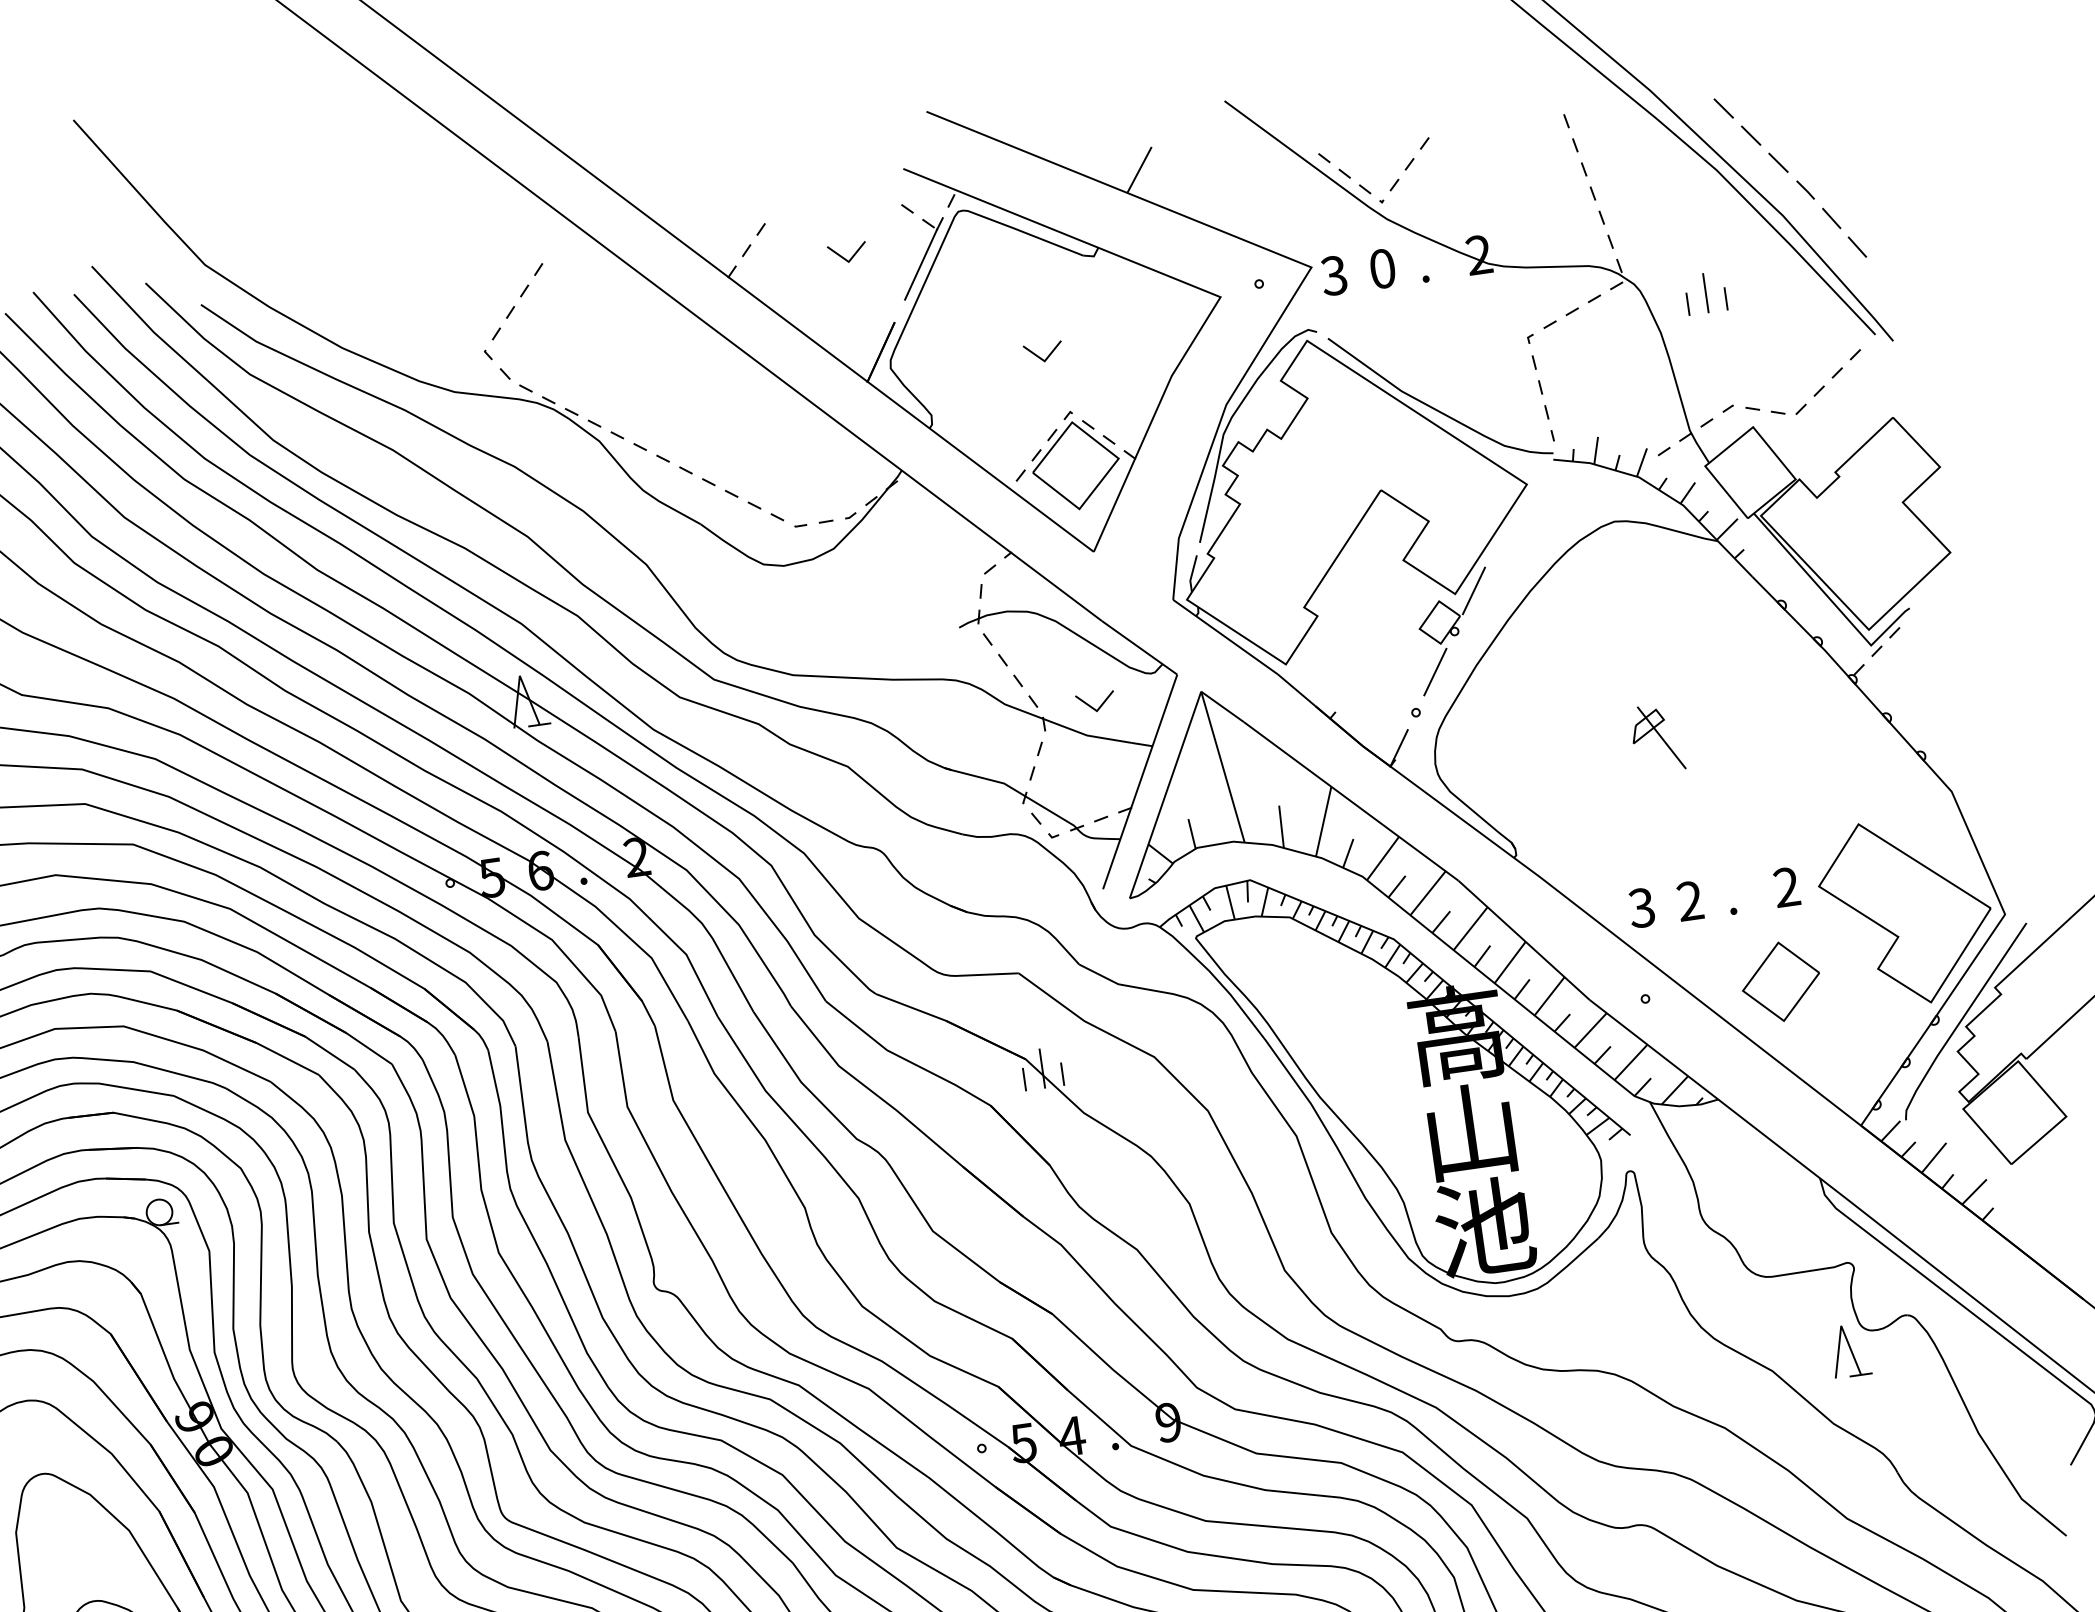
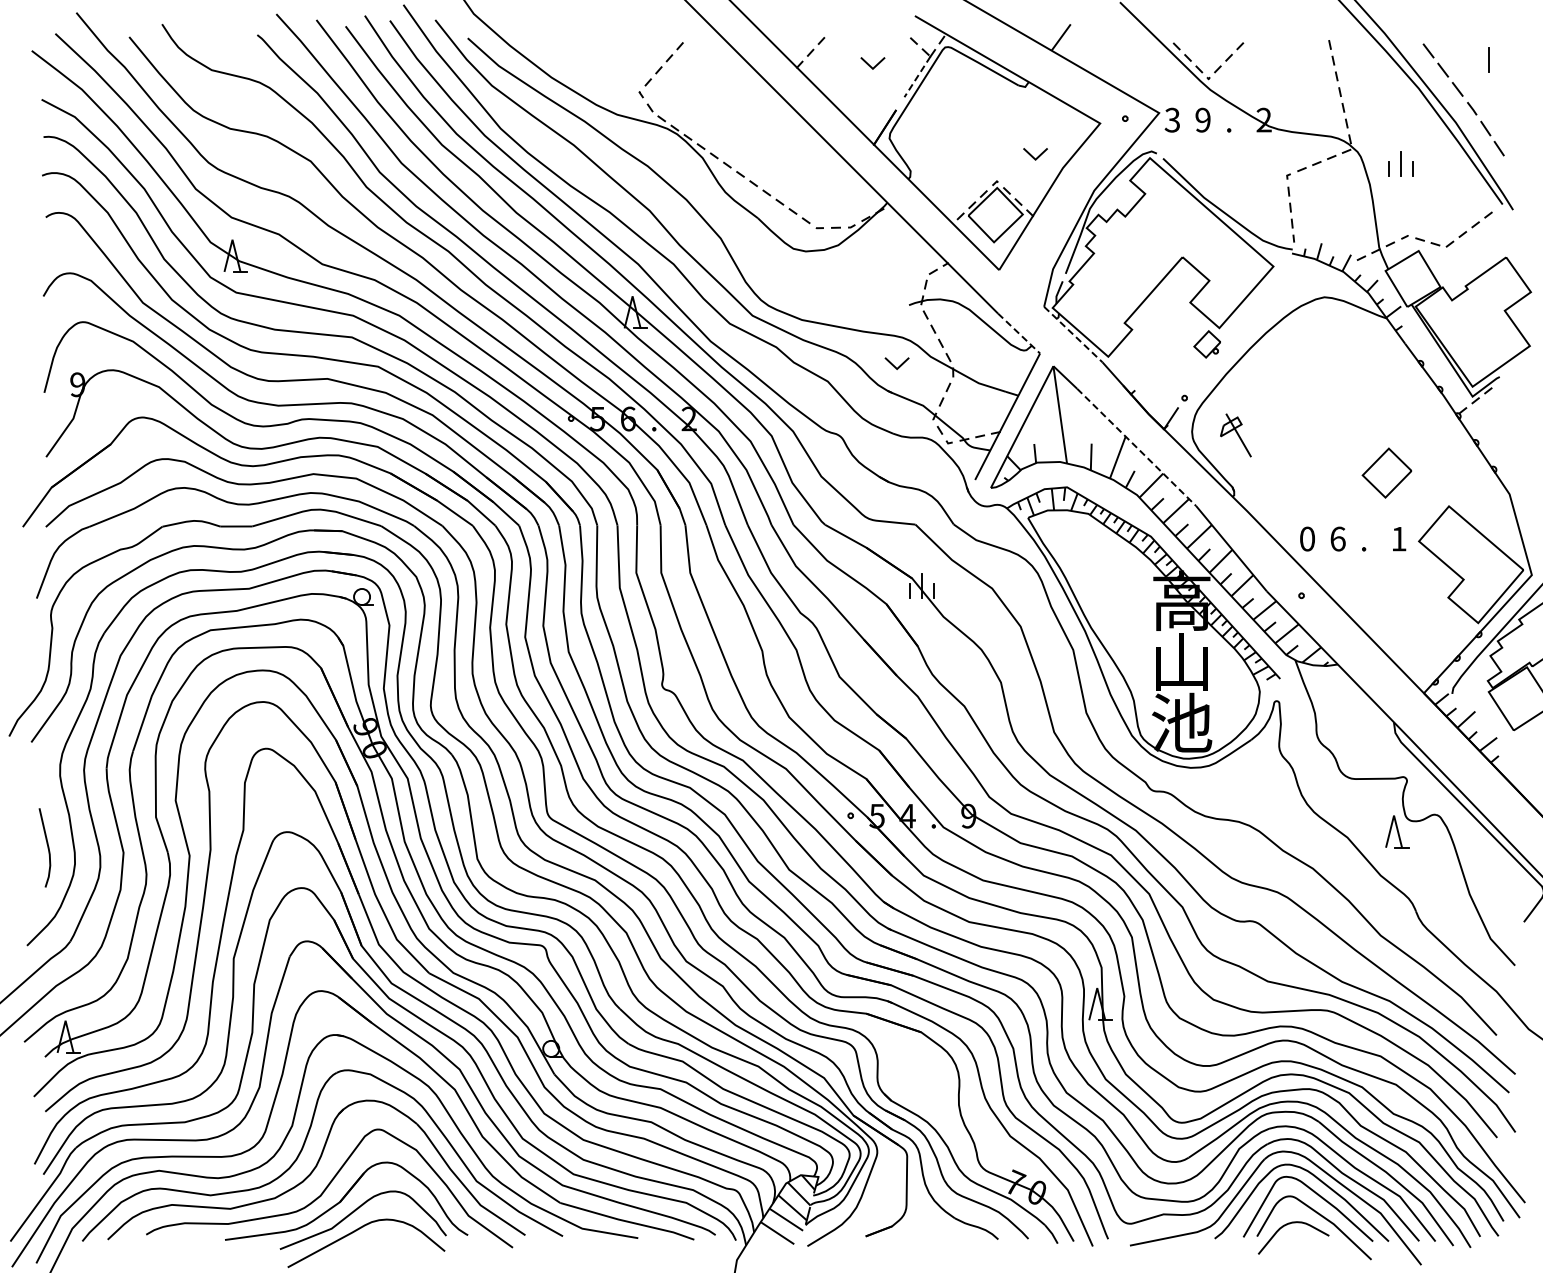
line: (1820, 108) -> (1488, 59), added
line: (921, 265) -> (917, 77), solid -> dashed
text: (1381, 267) -> (1202, 119), 0 -> 9
line: (1040, 356) -> (1033, 156), moved
line: (1474, 590) -> (1231, 327), removed
line: (1225, 637) -> (1073, 334), solid -> dashed
line: (1140, 647) -> (1019, 333), solid -> dashed
line: (1435, 671) -> (1200, 374), removed
line: (1092, 706) -> (894, 365), moved
part: (1656, 738) -> (1235, 435), moved
line: (1352, 801) -> (1137, 447), solid -> dashed
text: (1785, 886) -> (1398, 538), 2 -> 1
text: (1689, 900) -> (1337, 538), 2 -> 6
text: (1640, 907) -> (1306, 538), 3 -> 0
part: (1779, 980) -> (1386, 472), moved

